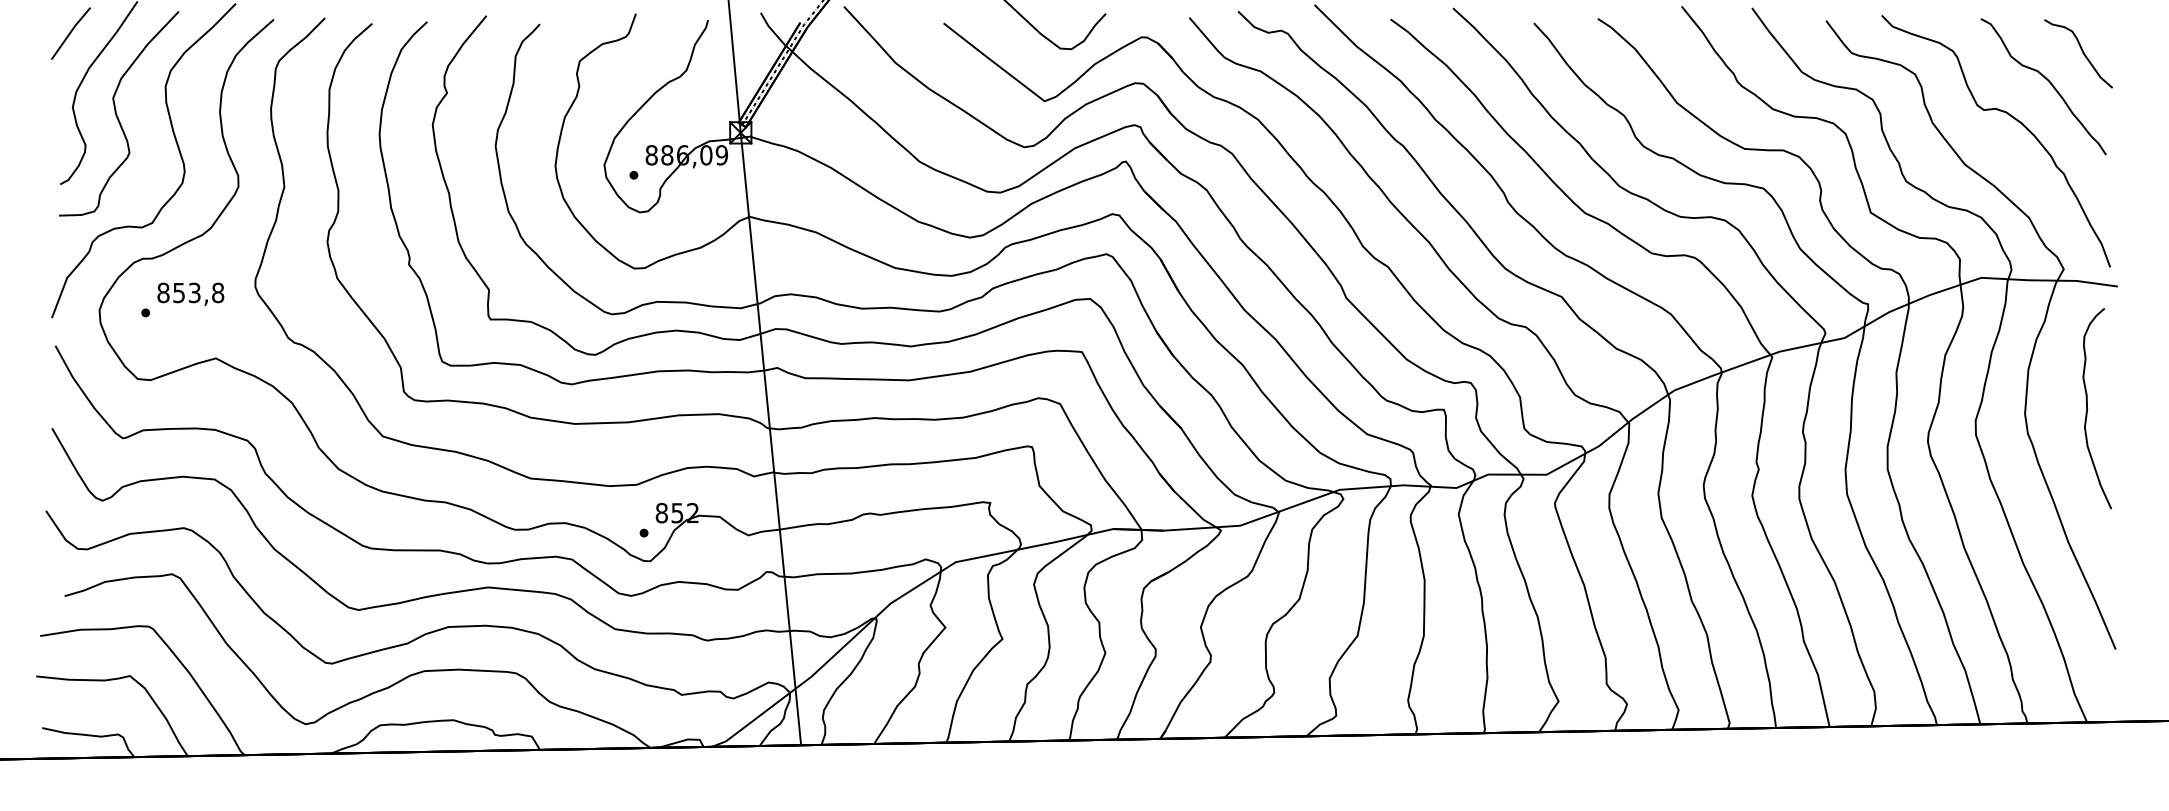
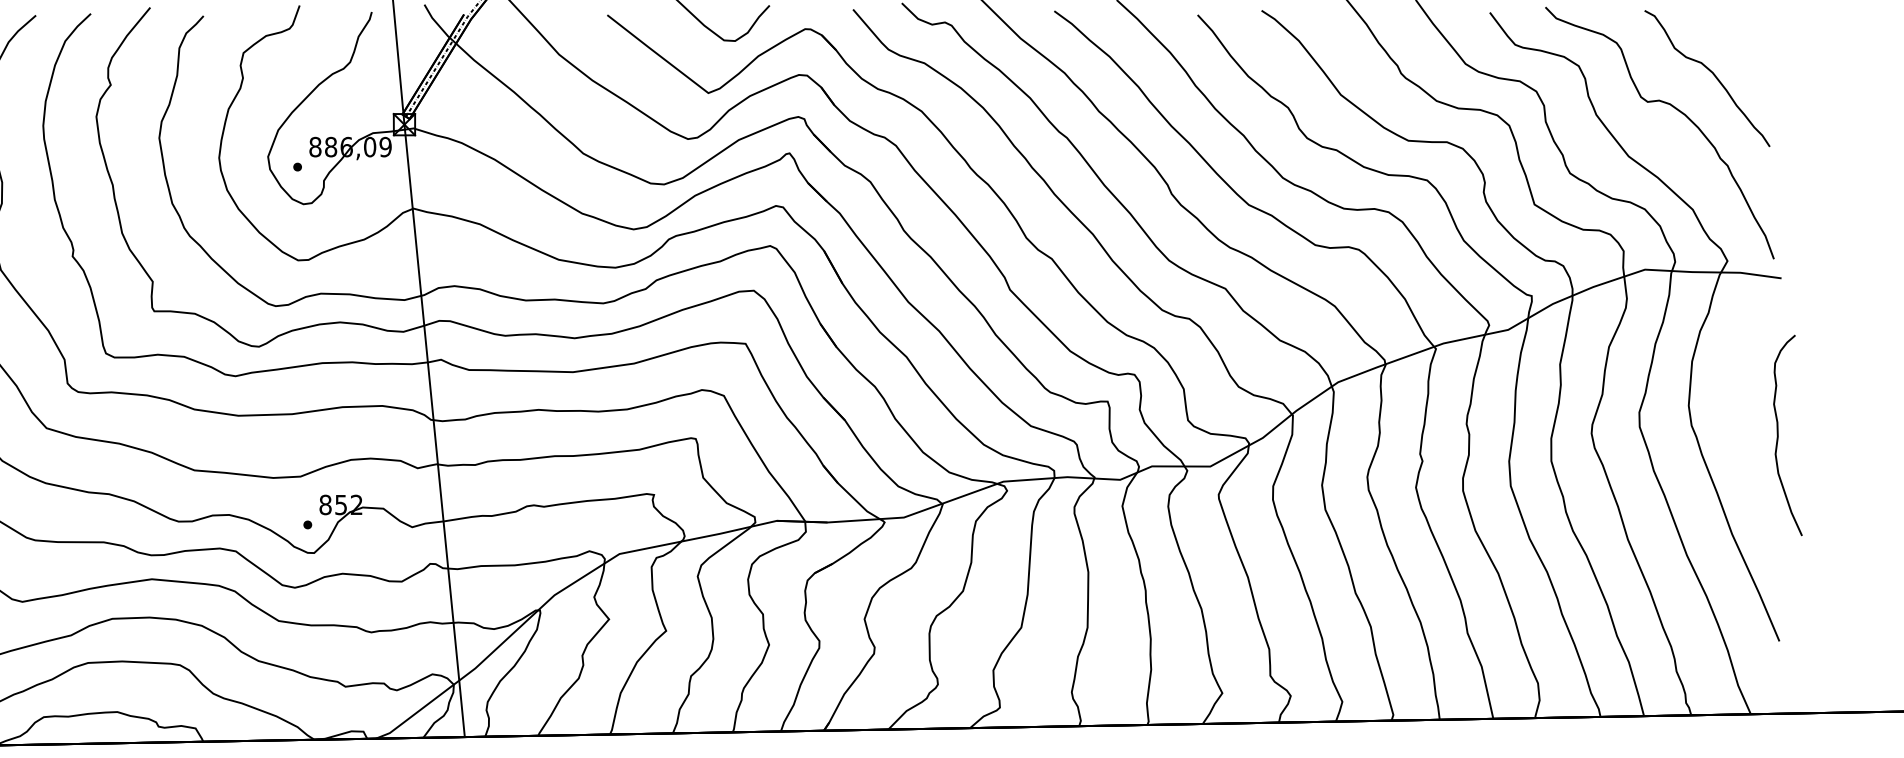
curve: (2081, 51) -> (1745, 43), removed
curve: (2087, 408) -> (1778, 435), moved

